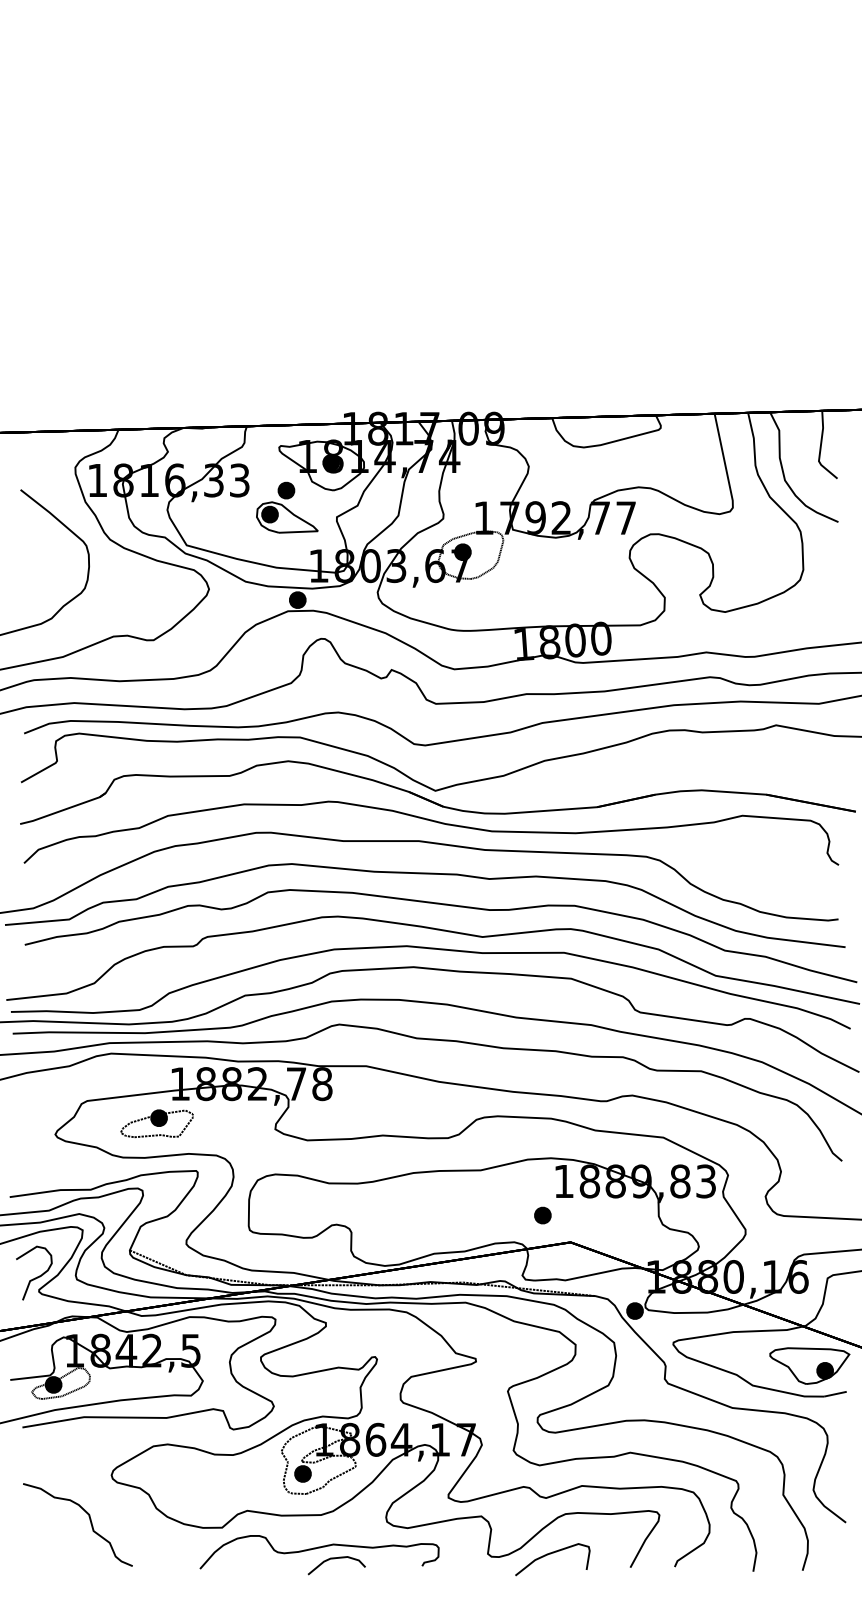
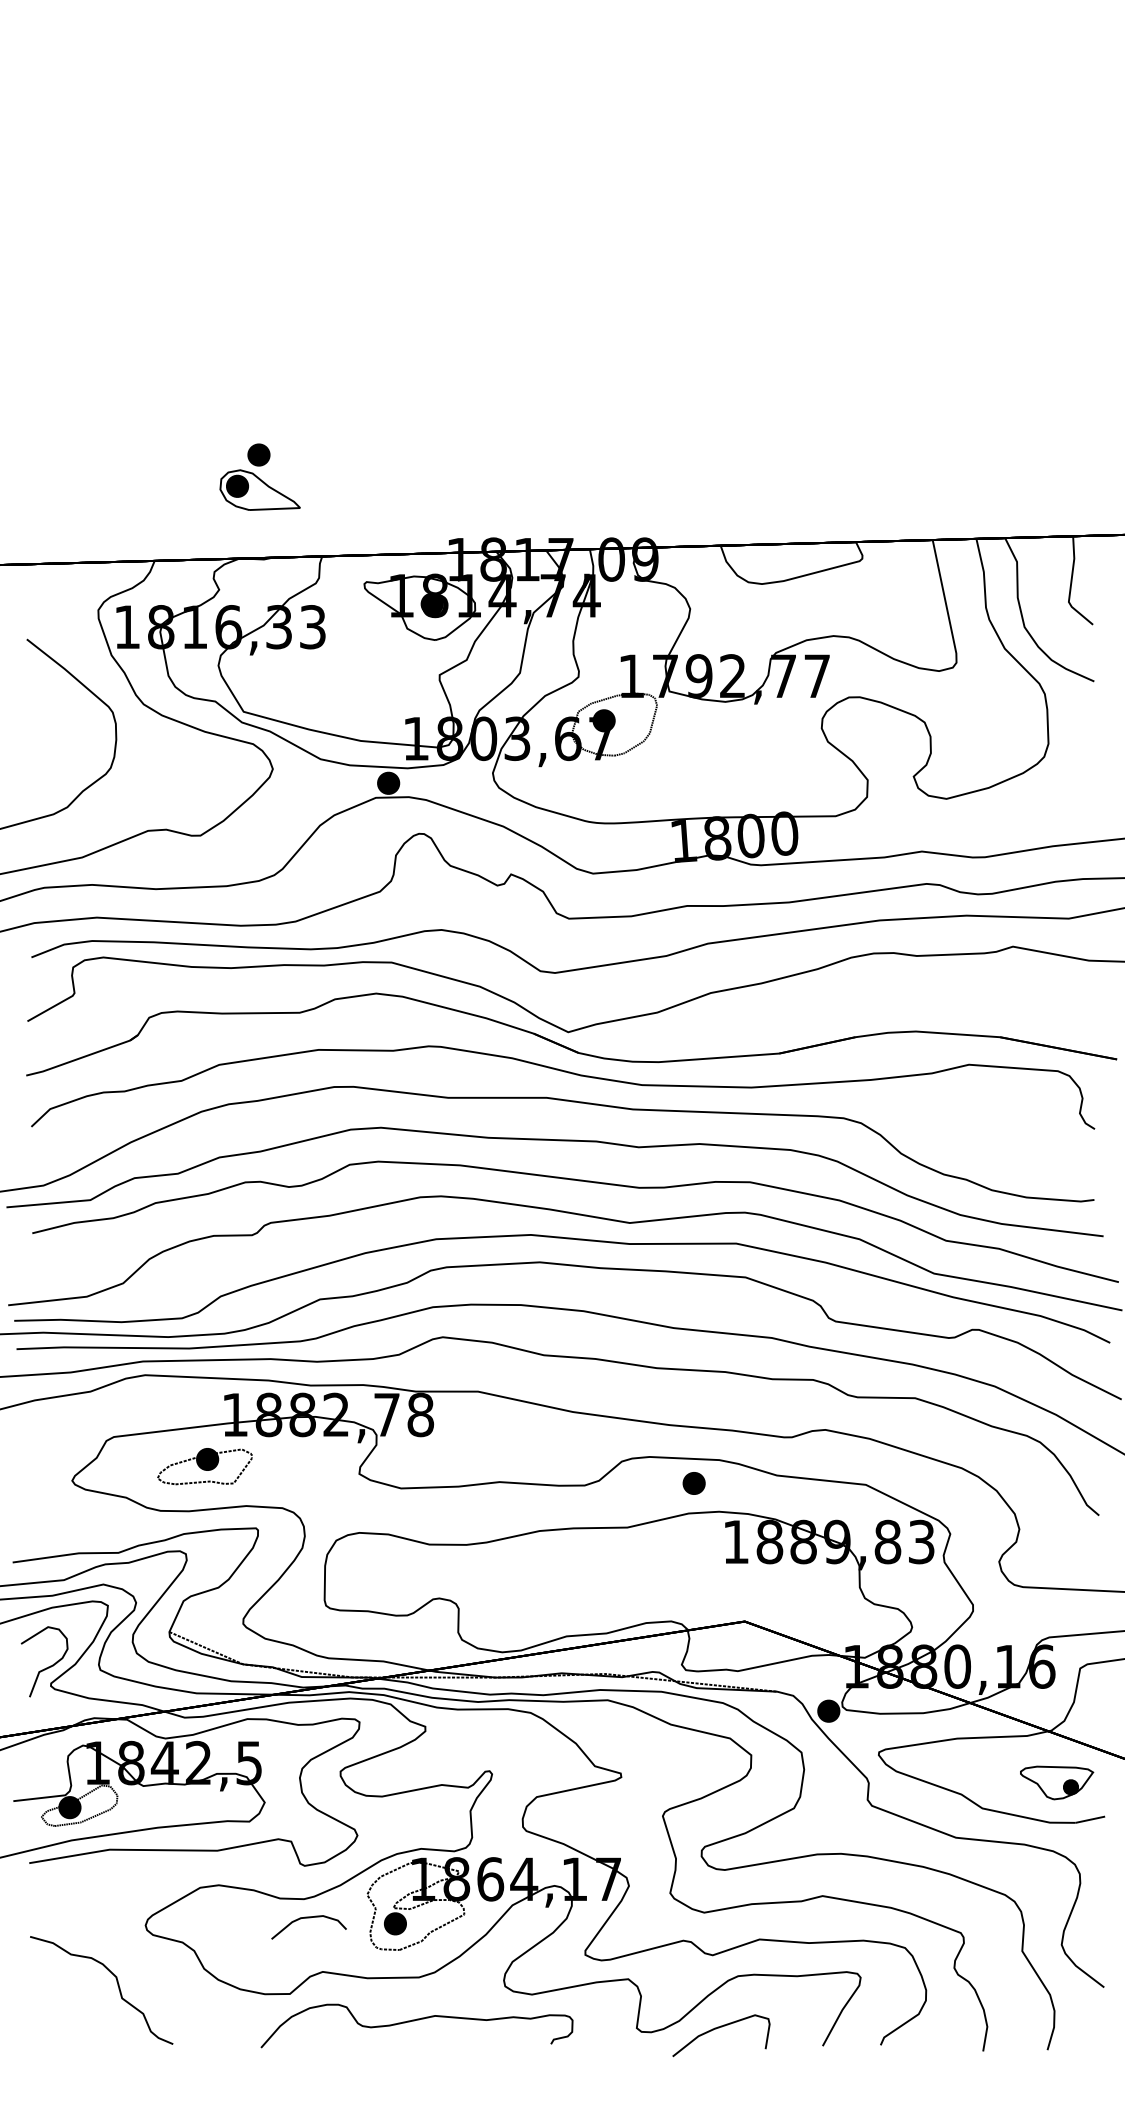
part: (287, 507) -> (260, 477), moved
part: (542, 1215) -> (693, 1483), moved
part: (809, 1365) -> (1056, 1782), size x0.7
curve: (335, 1559) -> (307, 1919), moved

